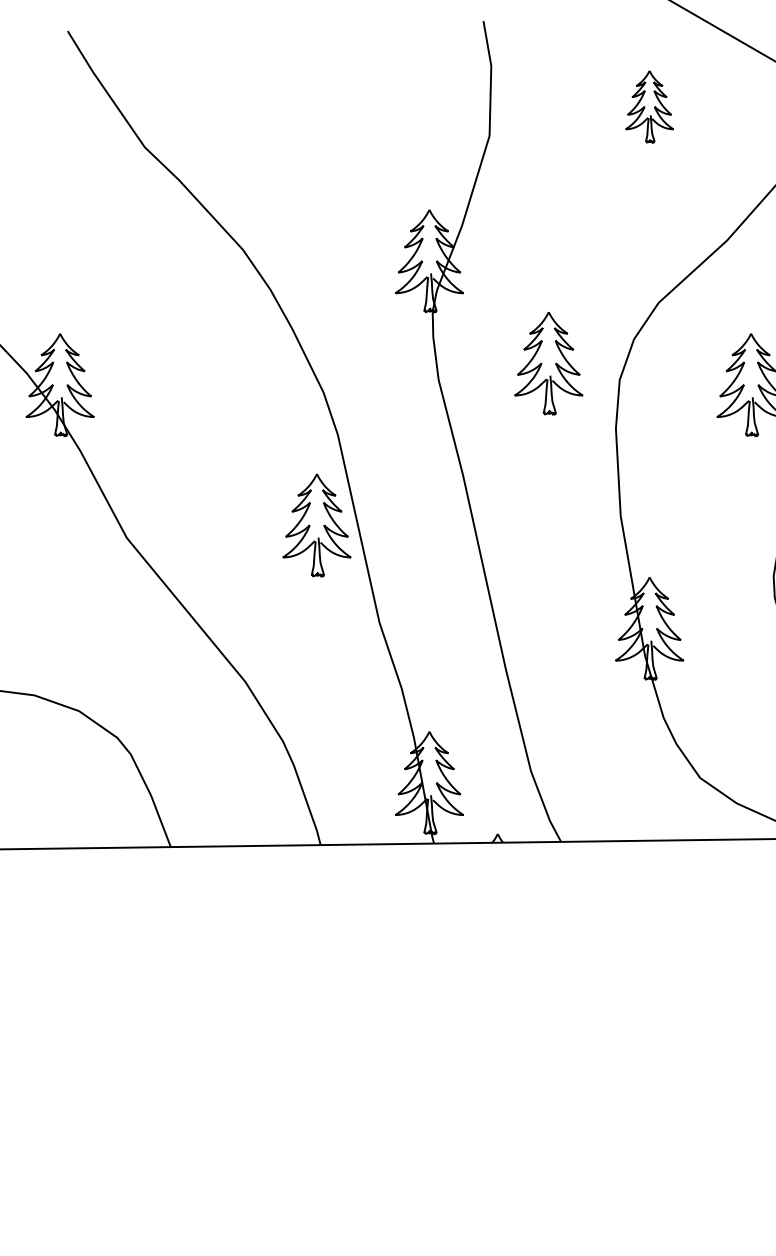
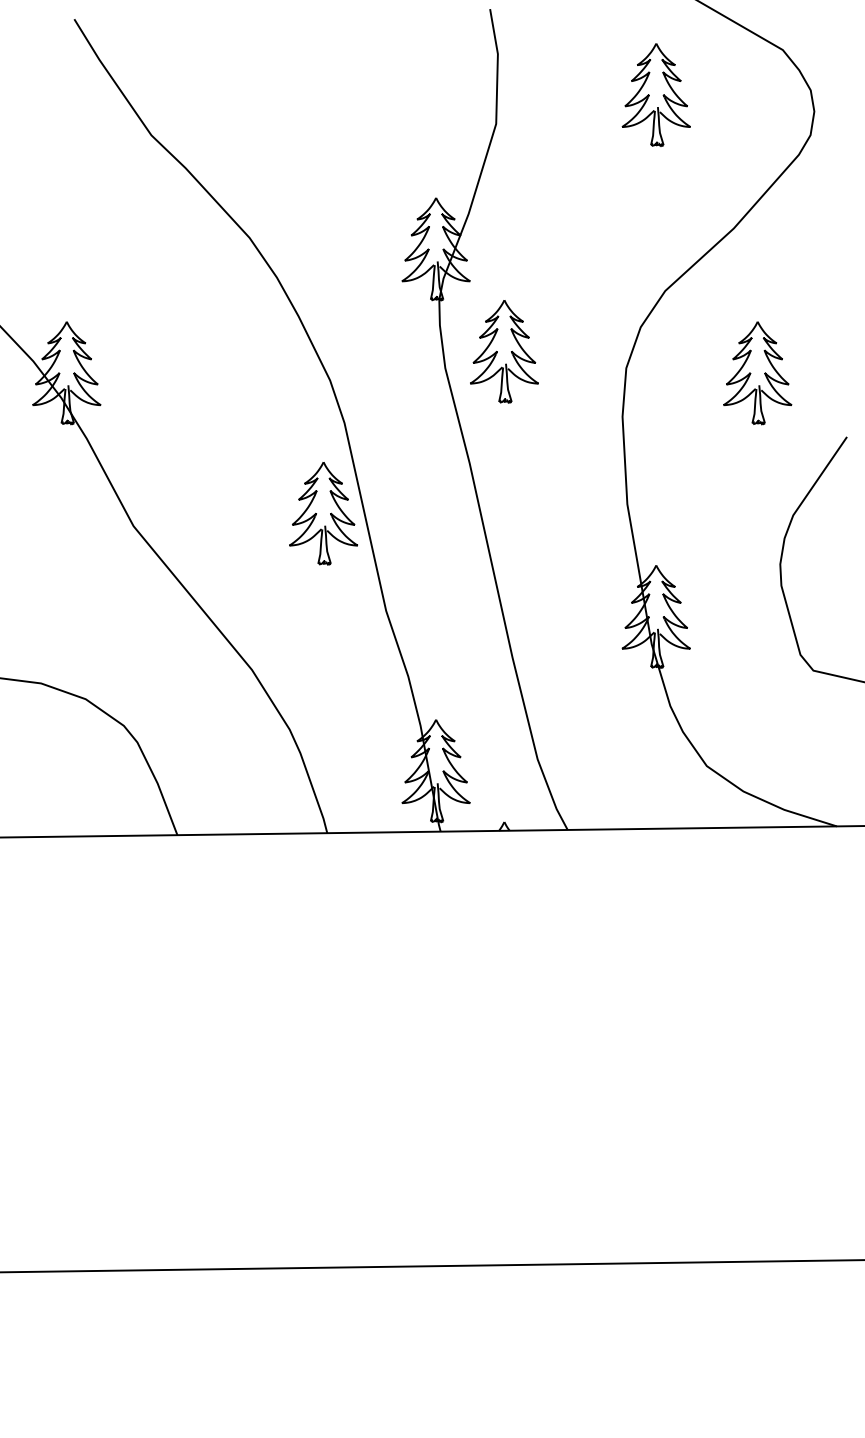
part: (648, 106) -> (655, 94), size x1.43
part: (548, 363) -> (504, 351), moved

